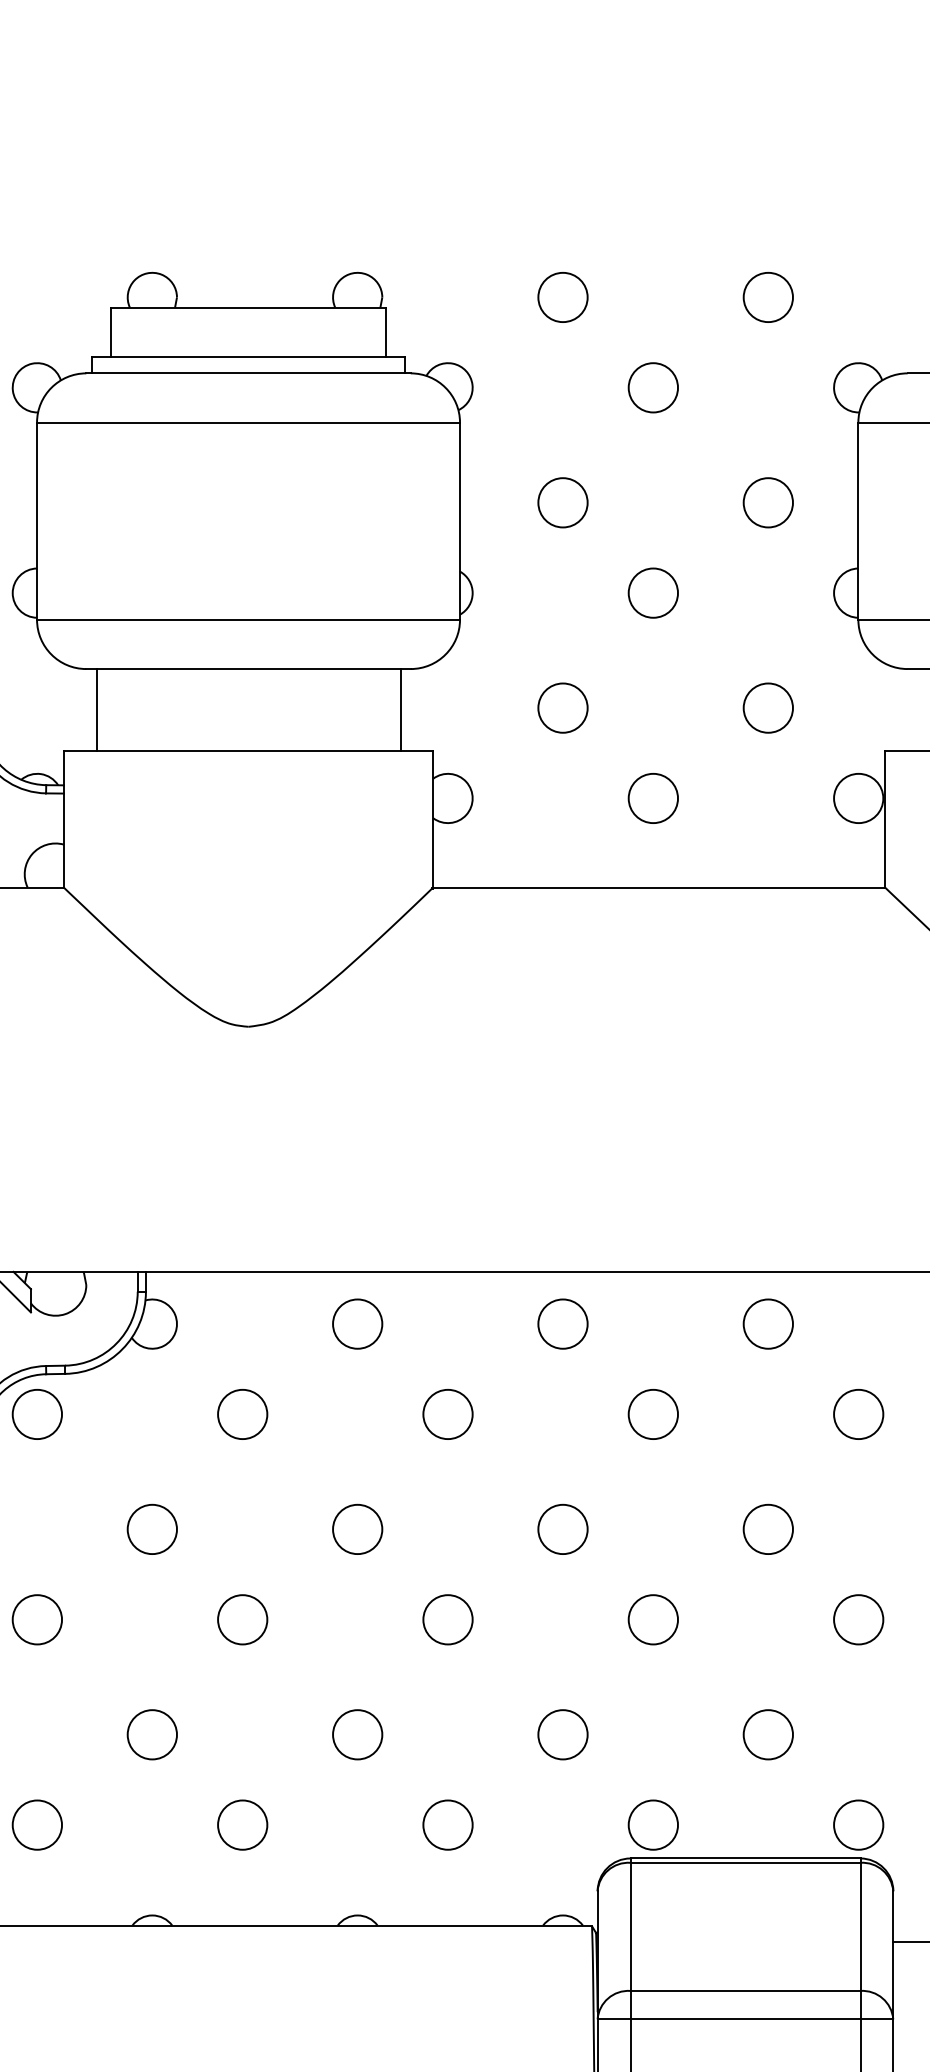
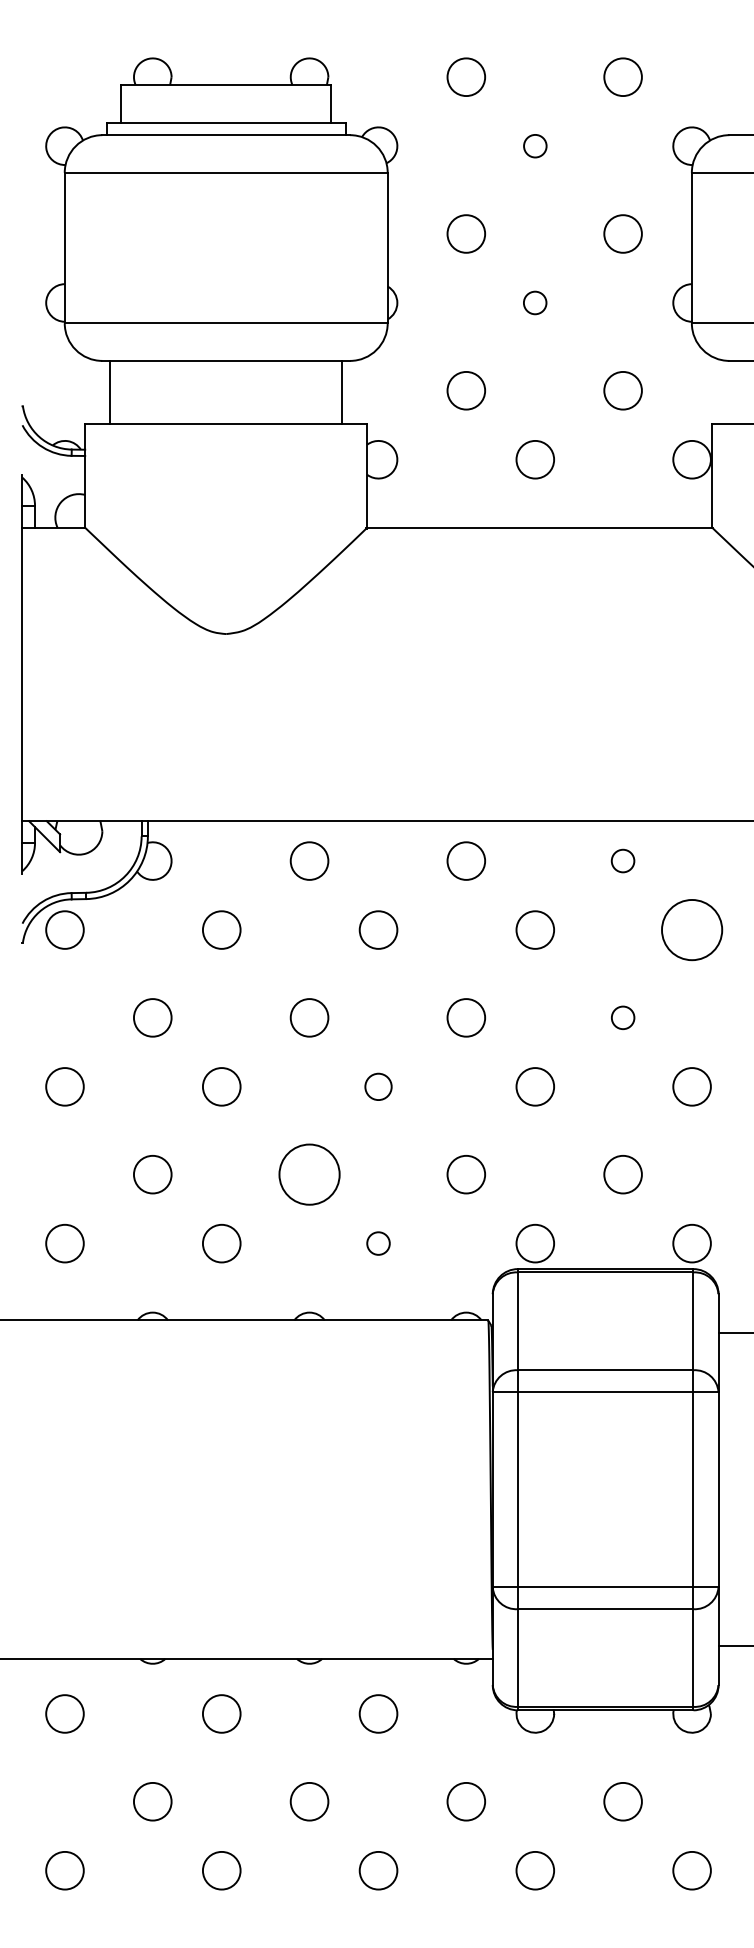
circle: (653, 388) -> (535, 146), size x0.6
circle: (652, 592) -> (534, 302), size x0.6
circle: (767, 1323) -> (622, 860), size x0.6
circle: (857, 1413) -> (691, 929), size x1.6
circle: (767, 1528) -> (622, 1017), size x0.6
circle: (447, 1619) -> (378, 1086), size x0.7
circle: (357, 1734) -> (309, 1174), size x1.6
circle: (447, 1824) -> (378, 1243), size x0.6

